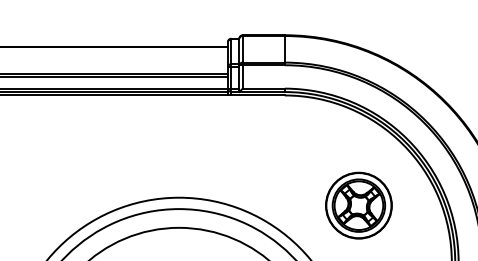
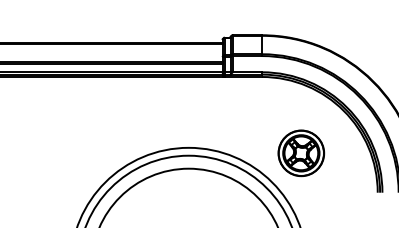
part: (359, 205) -> (301, 153), moved

